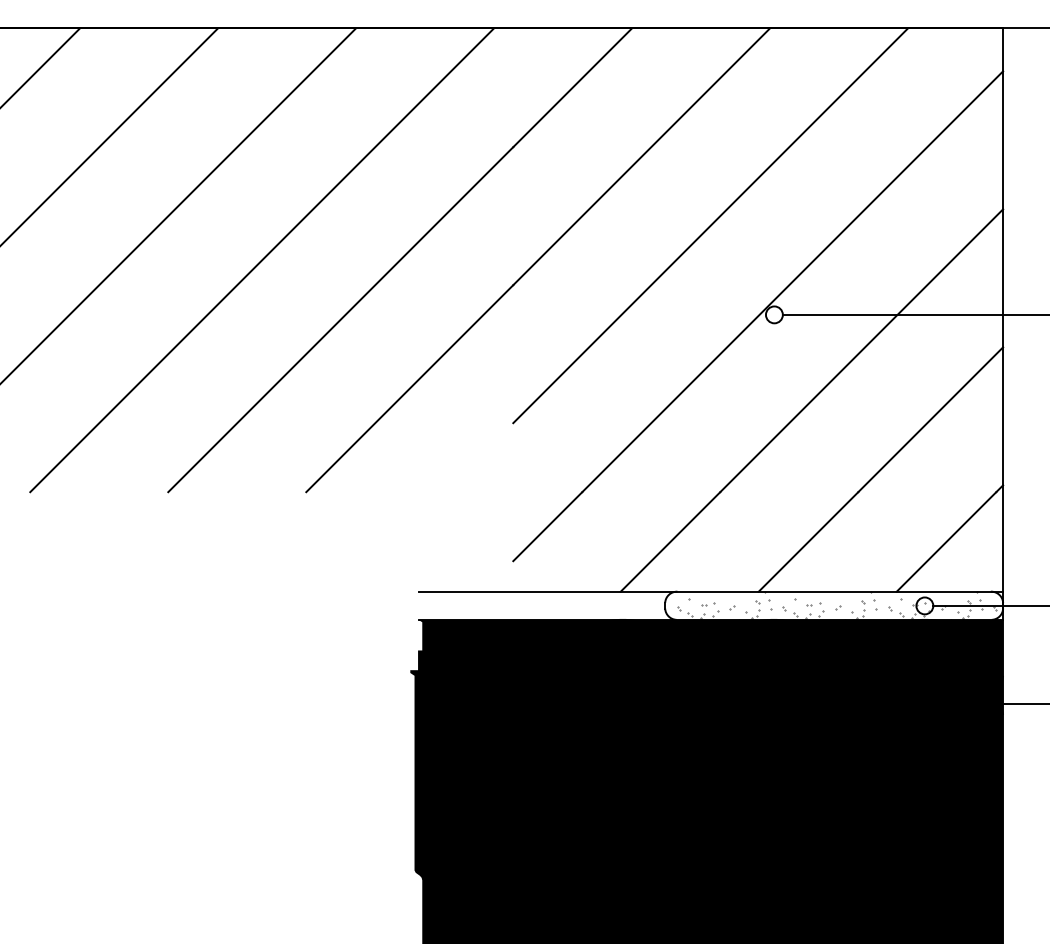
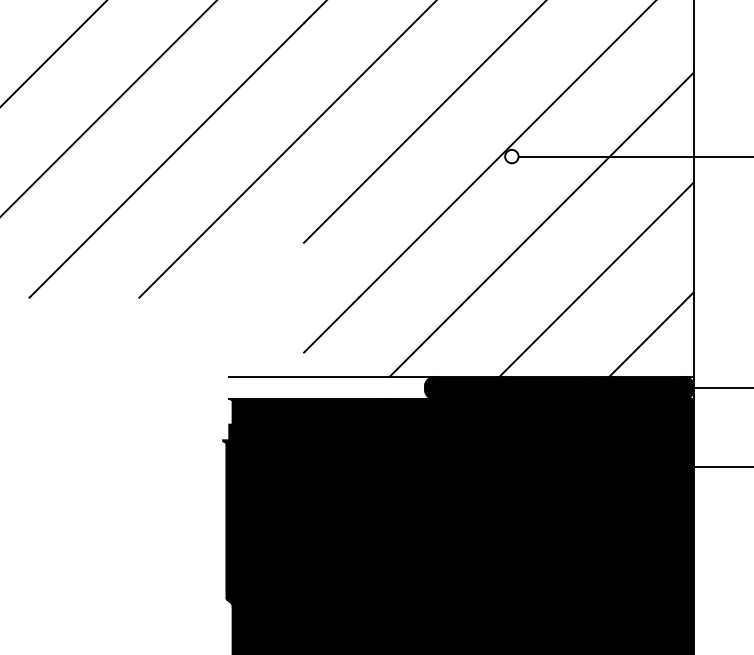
fill: (834, 605) -> (559, 387), added

